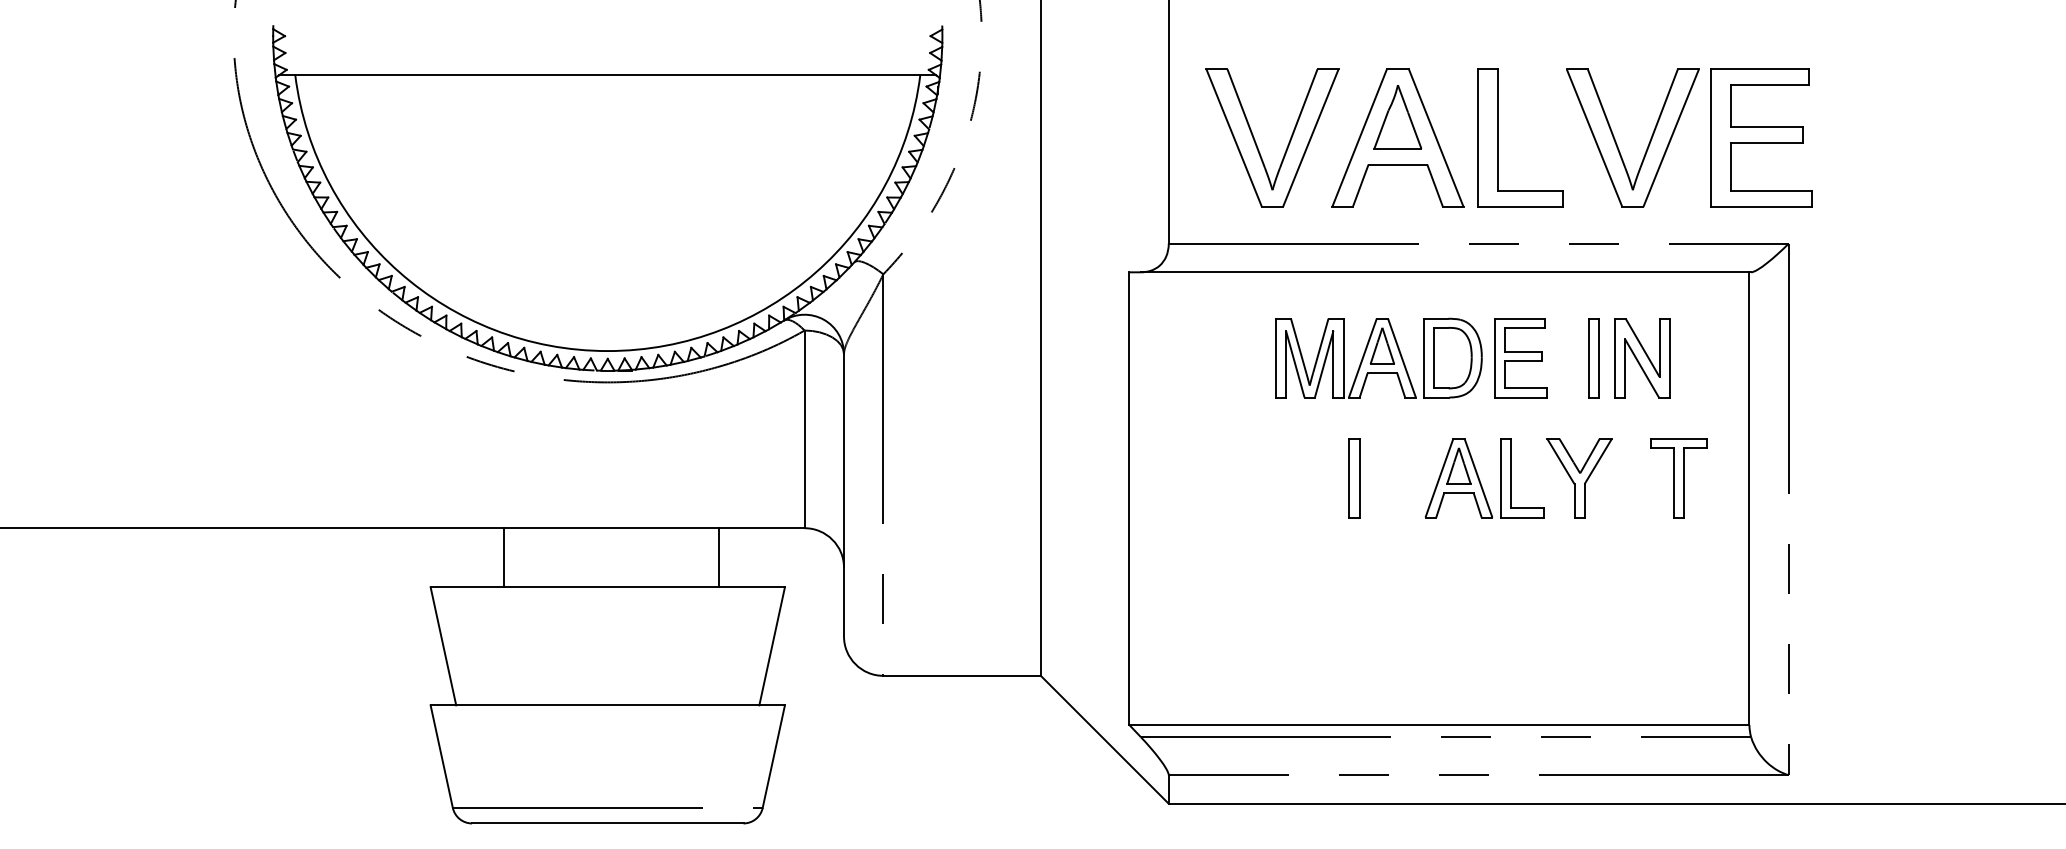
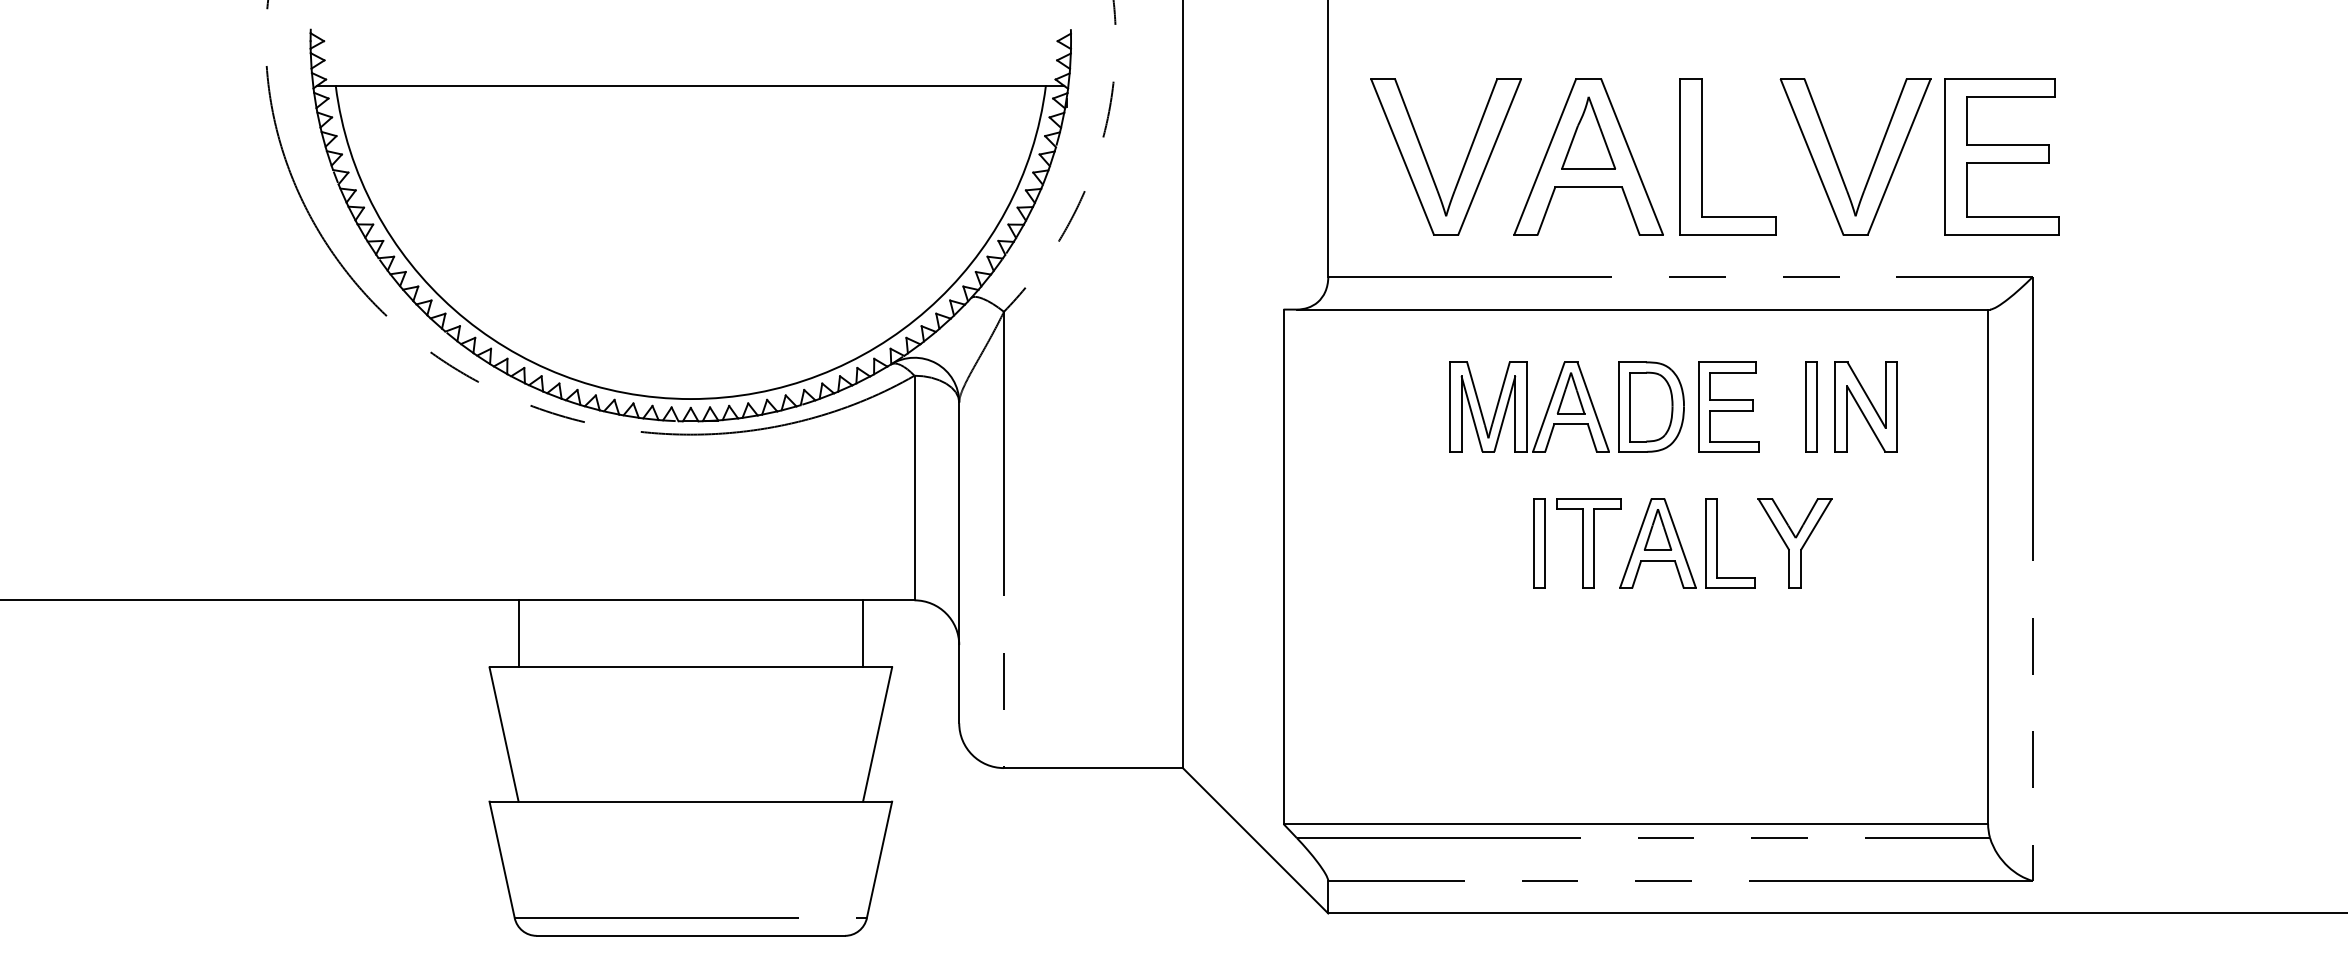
part: (1678, 478) -> (1588, 543), moved
line: (504, 557) -> (518, 633), moved
line: (719, 557) -> (863, 633), moved

